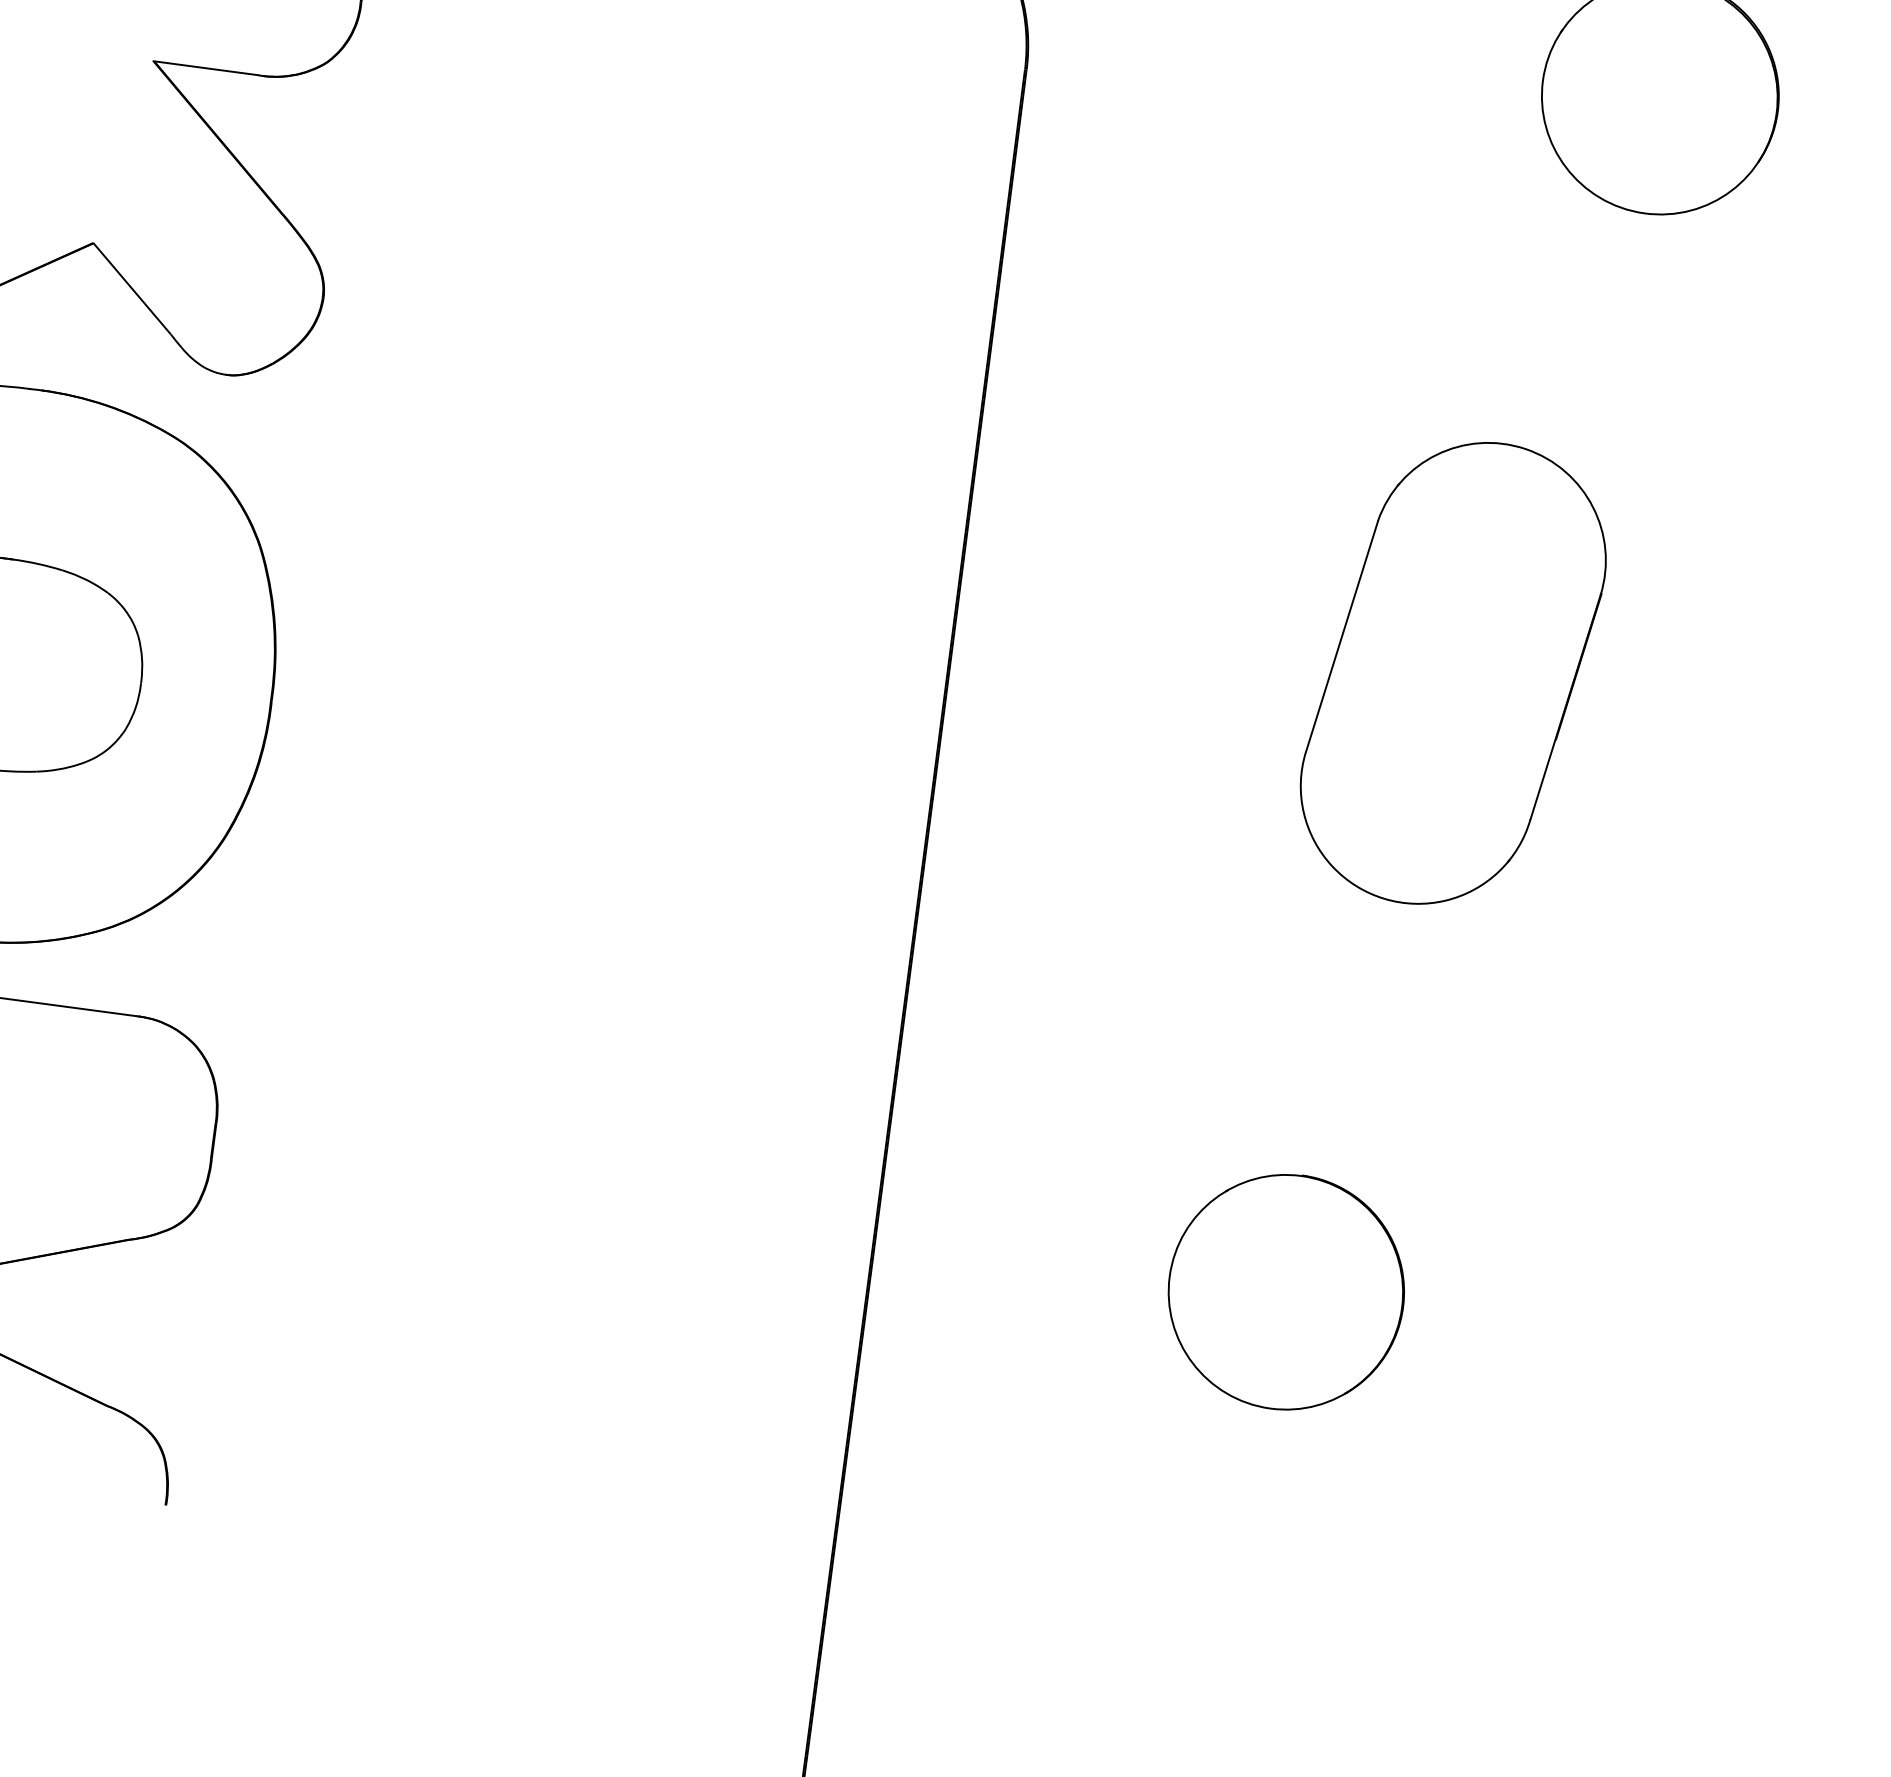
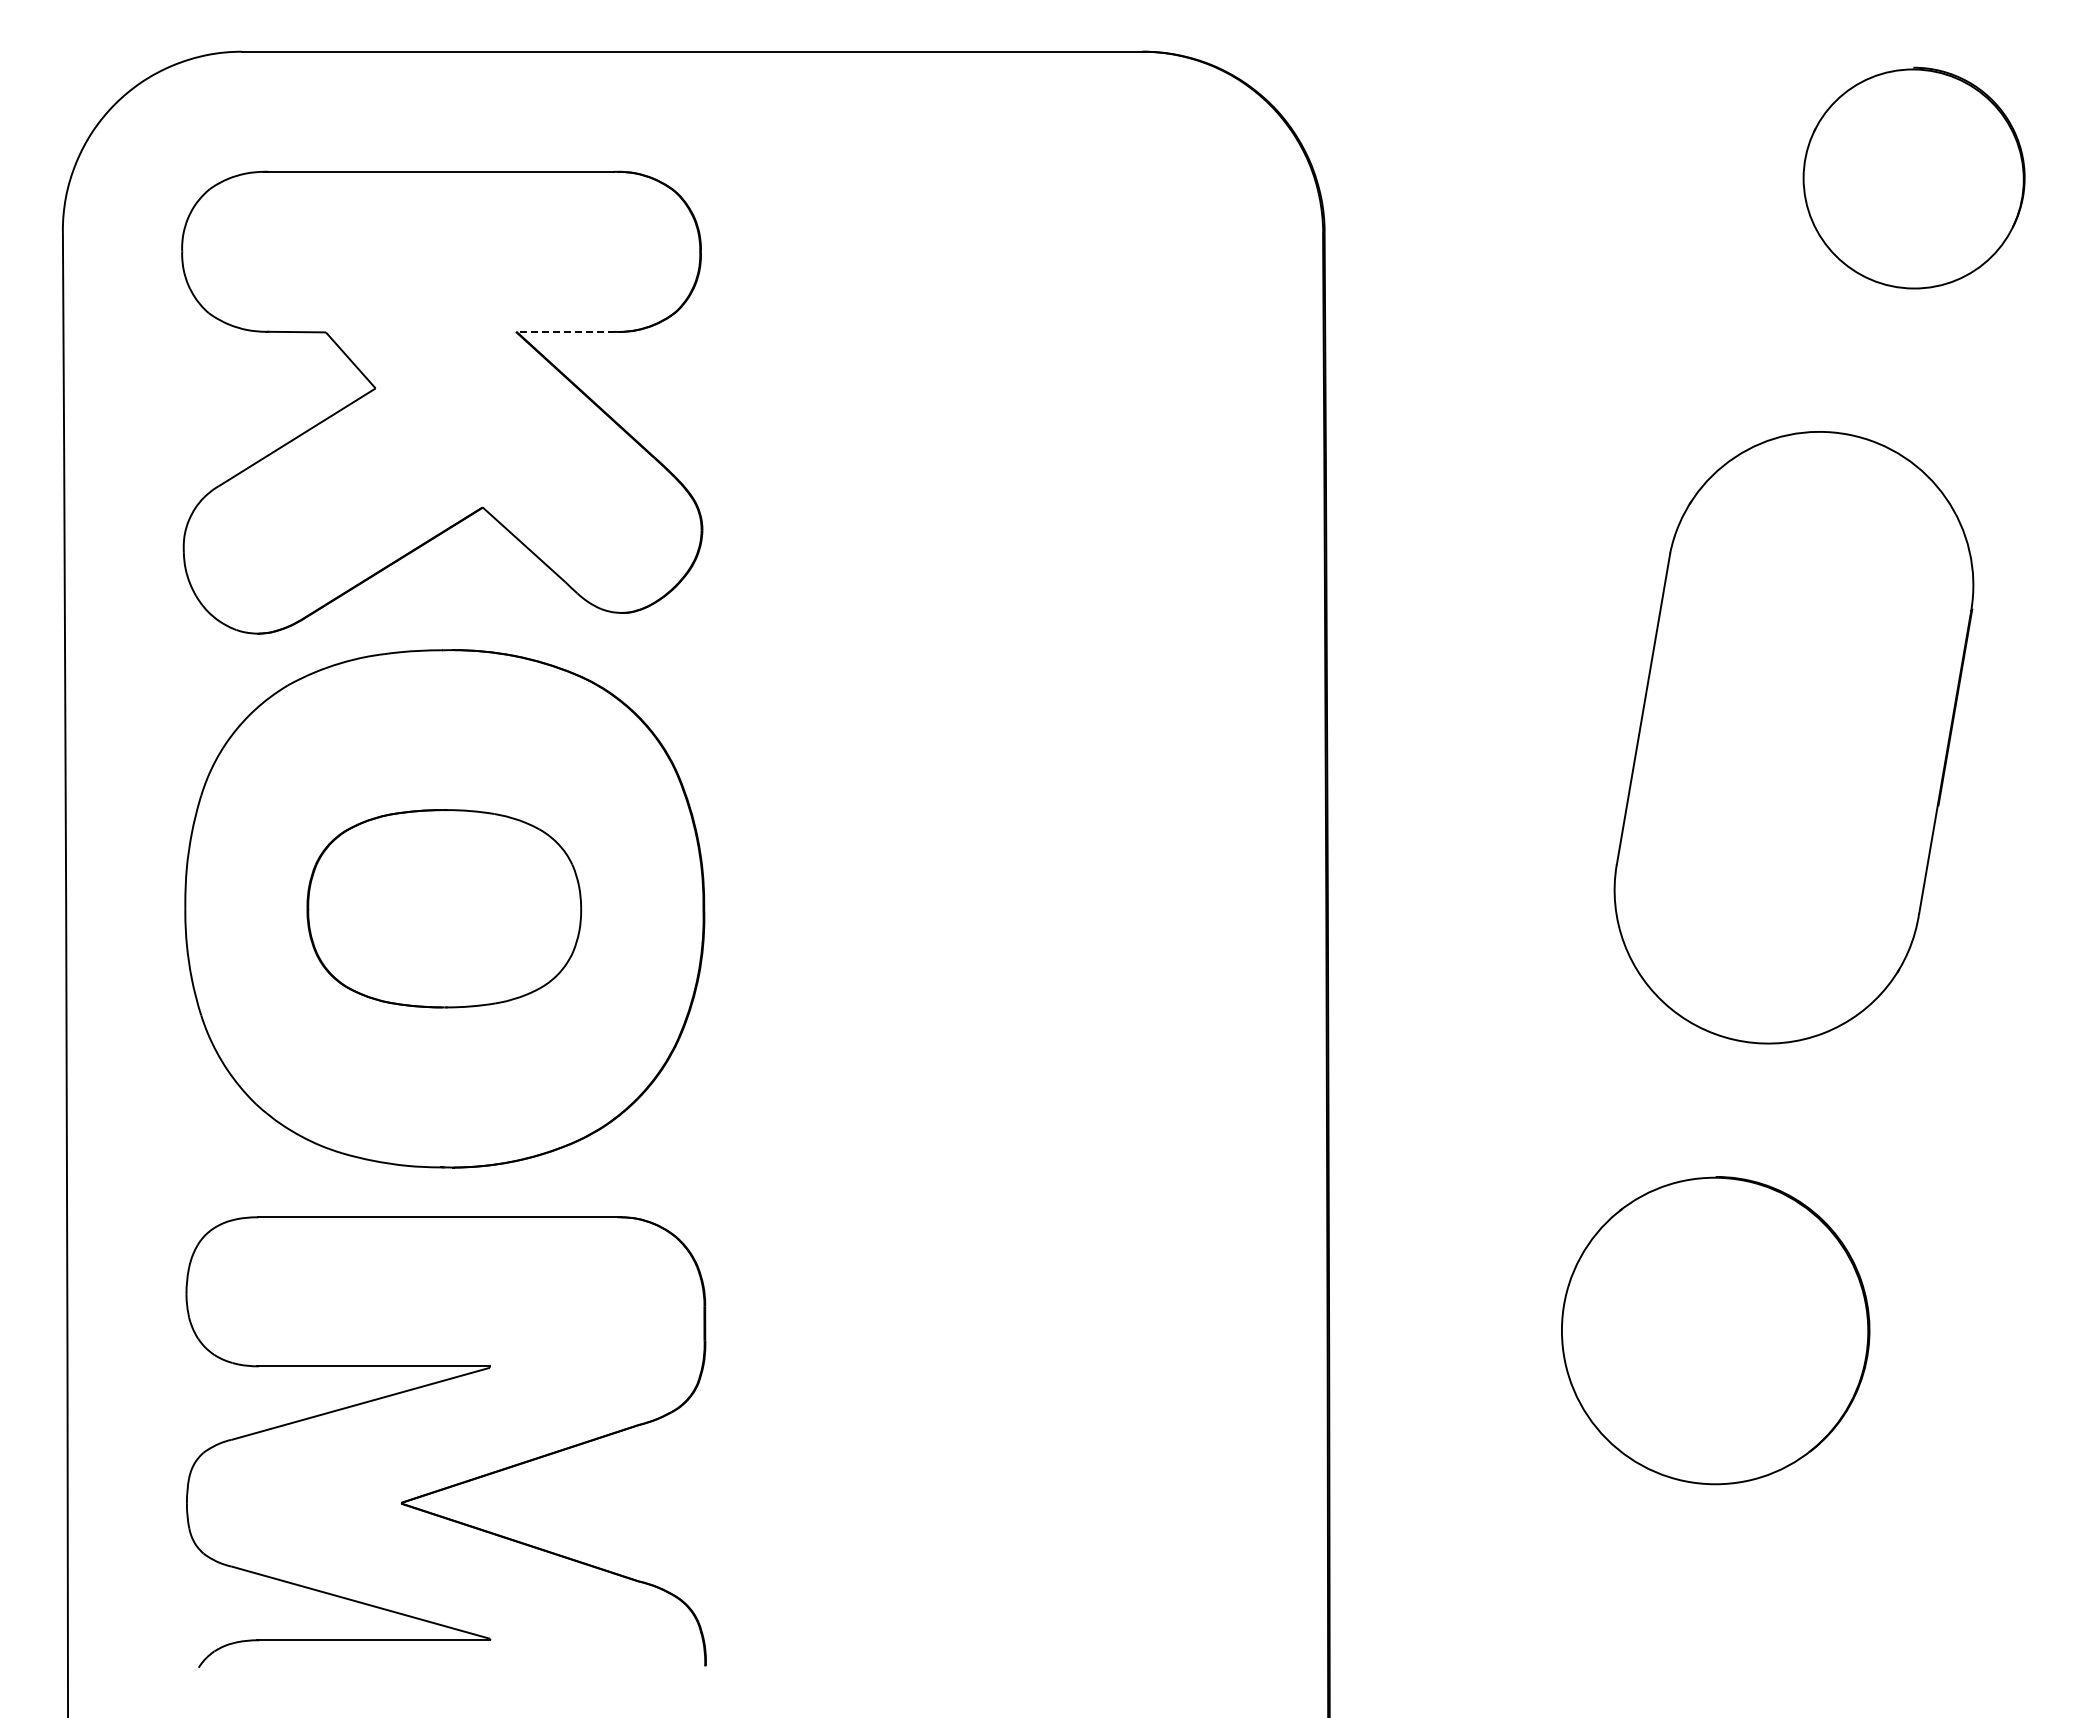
line: (205, 67) -> (564, 331), solid -> dashed
part: (1452, 673) -> (1793, 737), size x1.4
part: (1286, 1291) -> (1715, 1330), size x1.4

